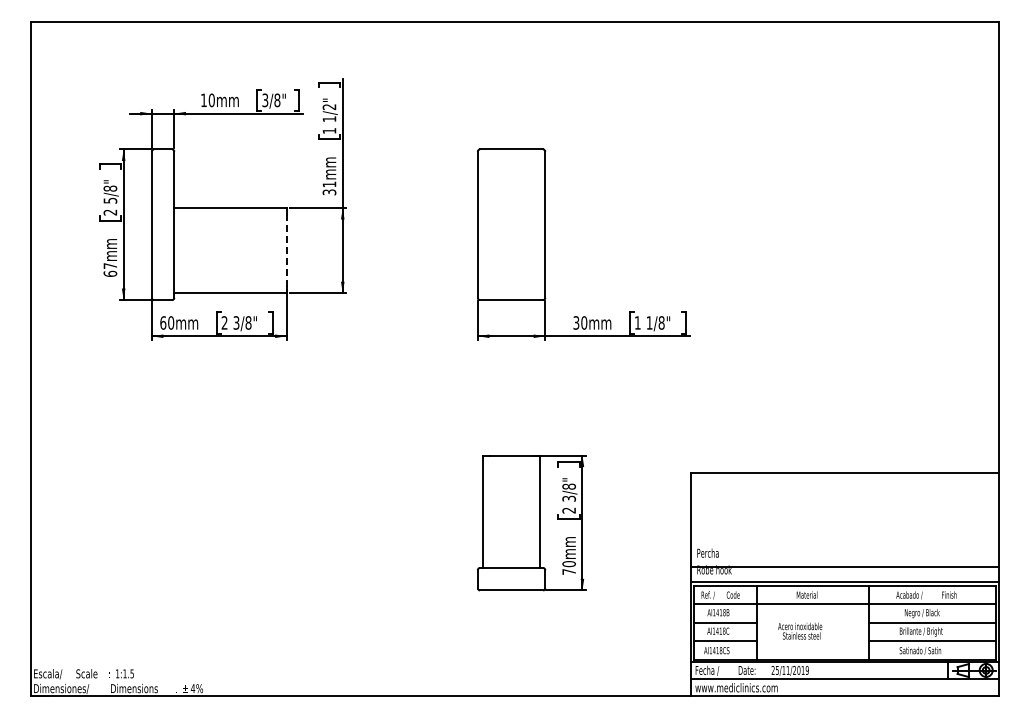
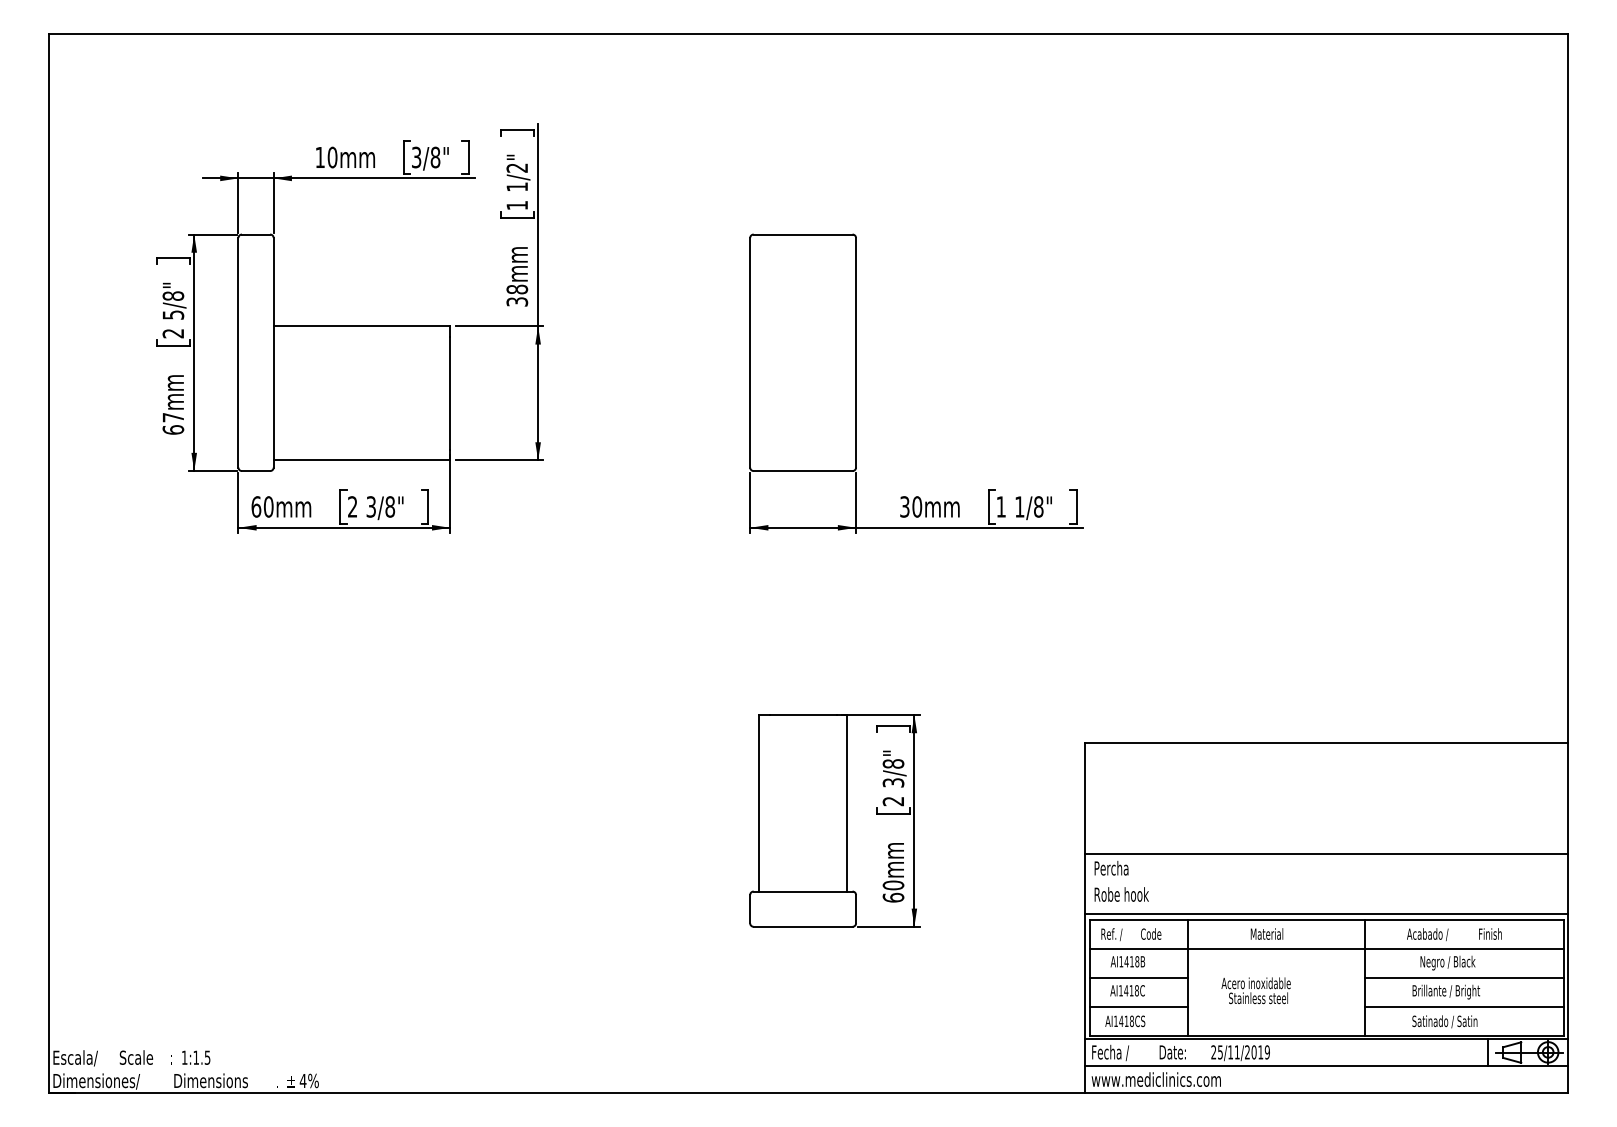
text: (329, 184) -> (517, 289), 31mm -> 38mm
line: (286, 250) -> (449, 393), dashed -> solid
line: (845, 567) -> (1327, 854), moved
text: (568, 571) -> (892, 897), 70mm -> 60mm

